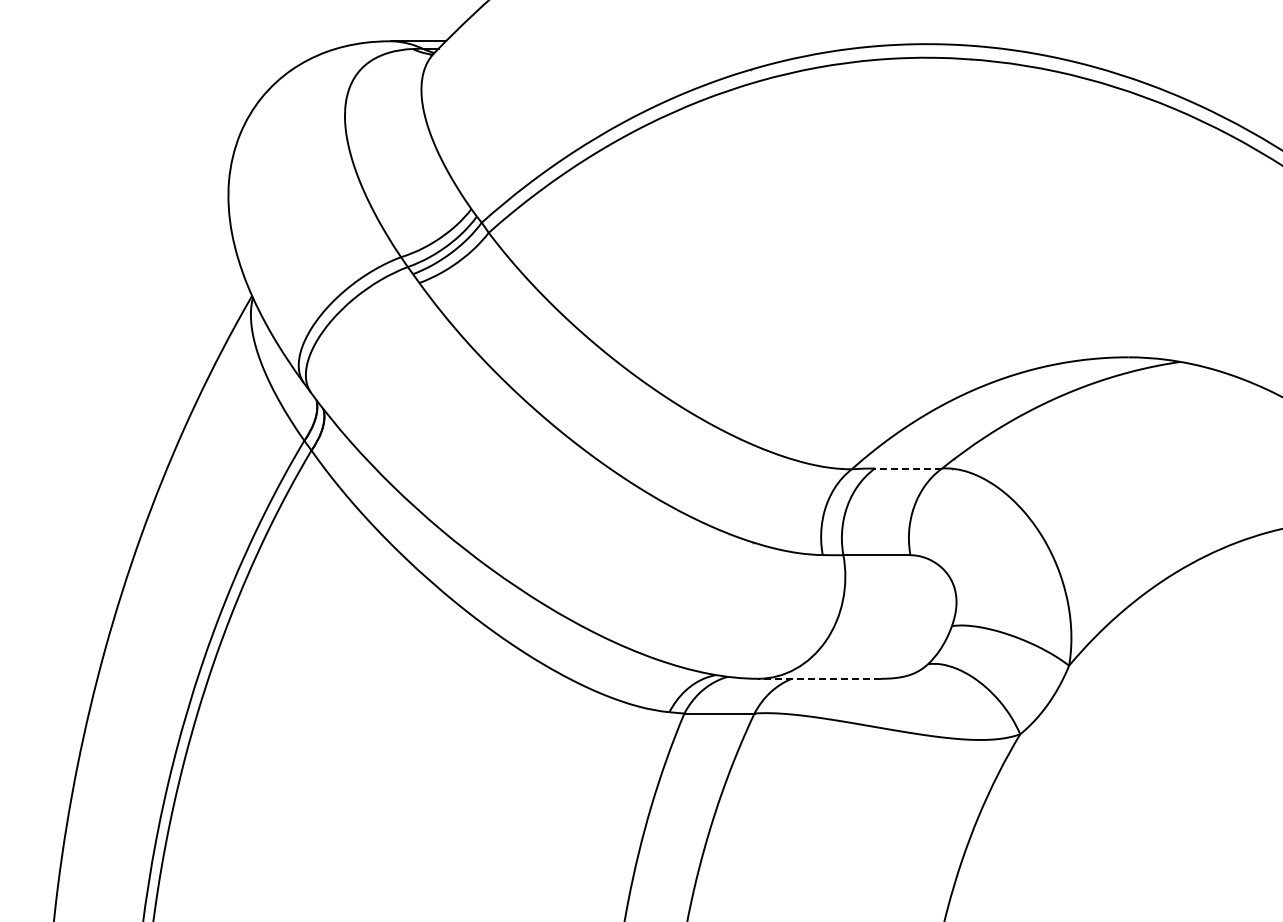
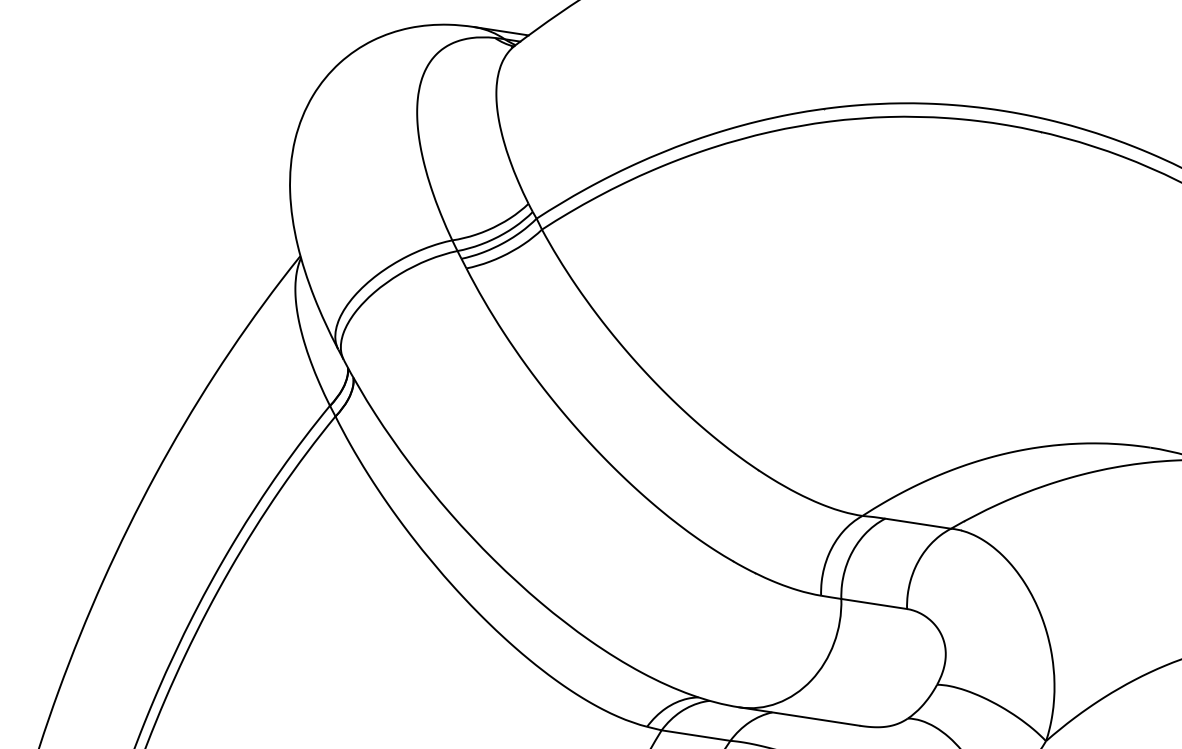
line: (908, 468) -> (918, 523), dashed -> solid
line: (819, 678) -> (799, 716), dashed -> solid

